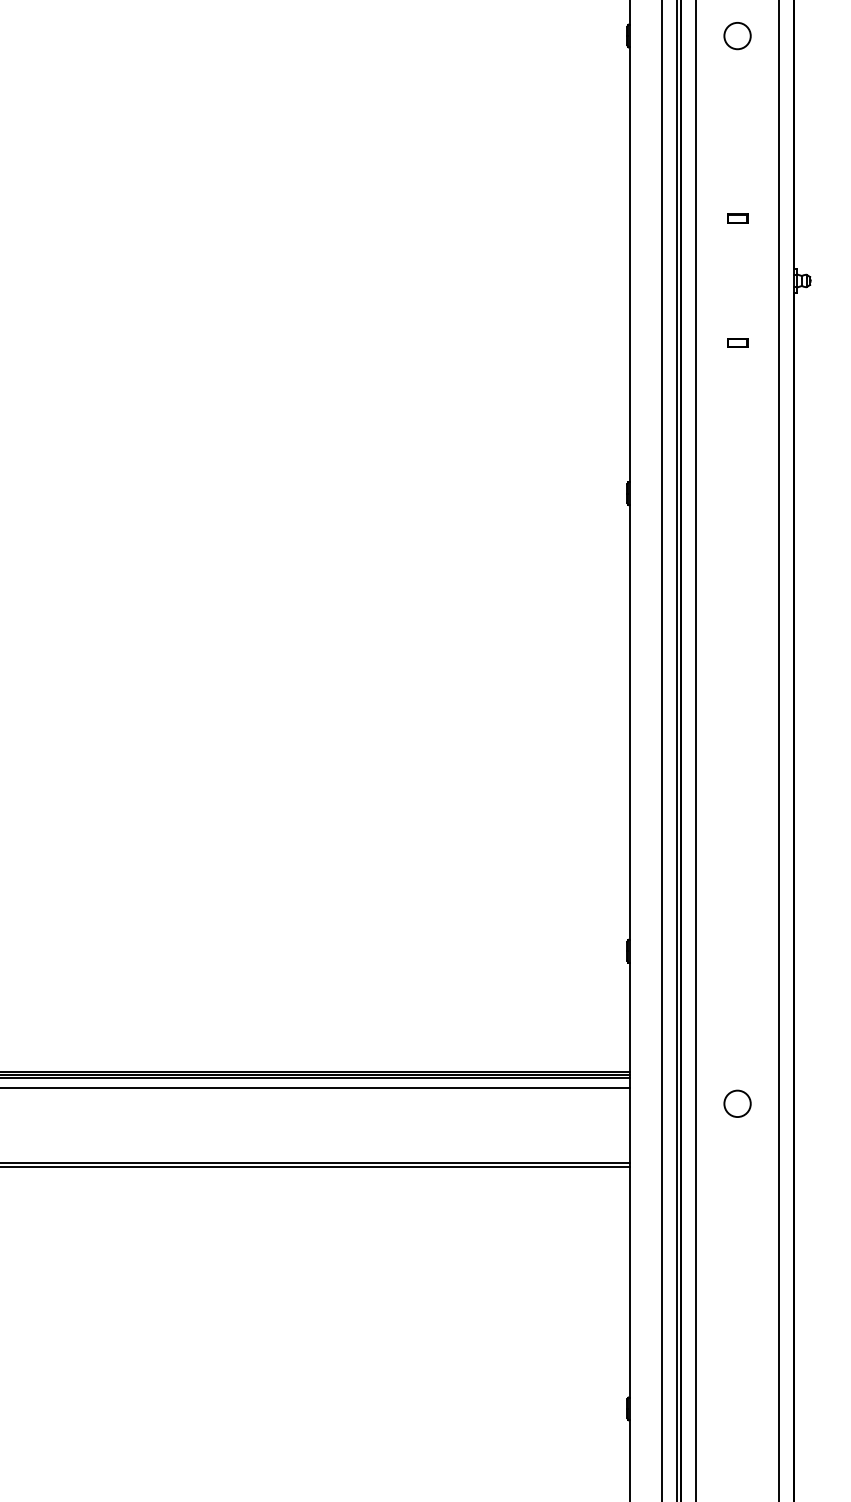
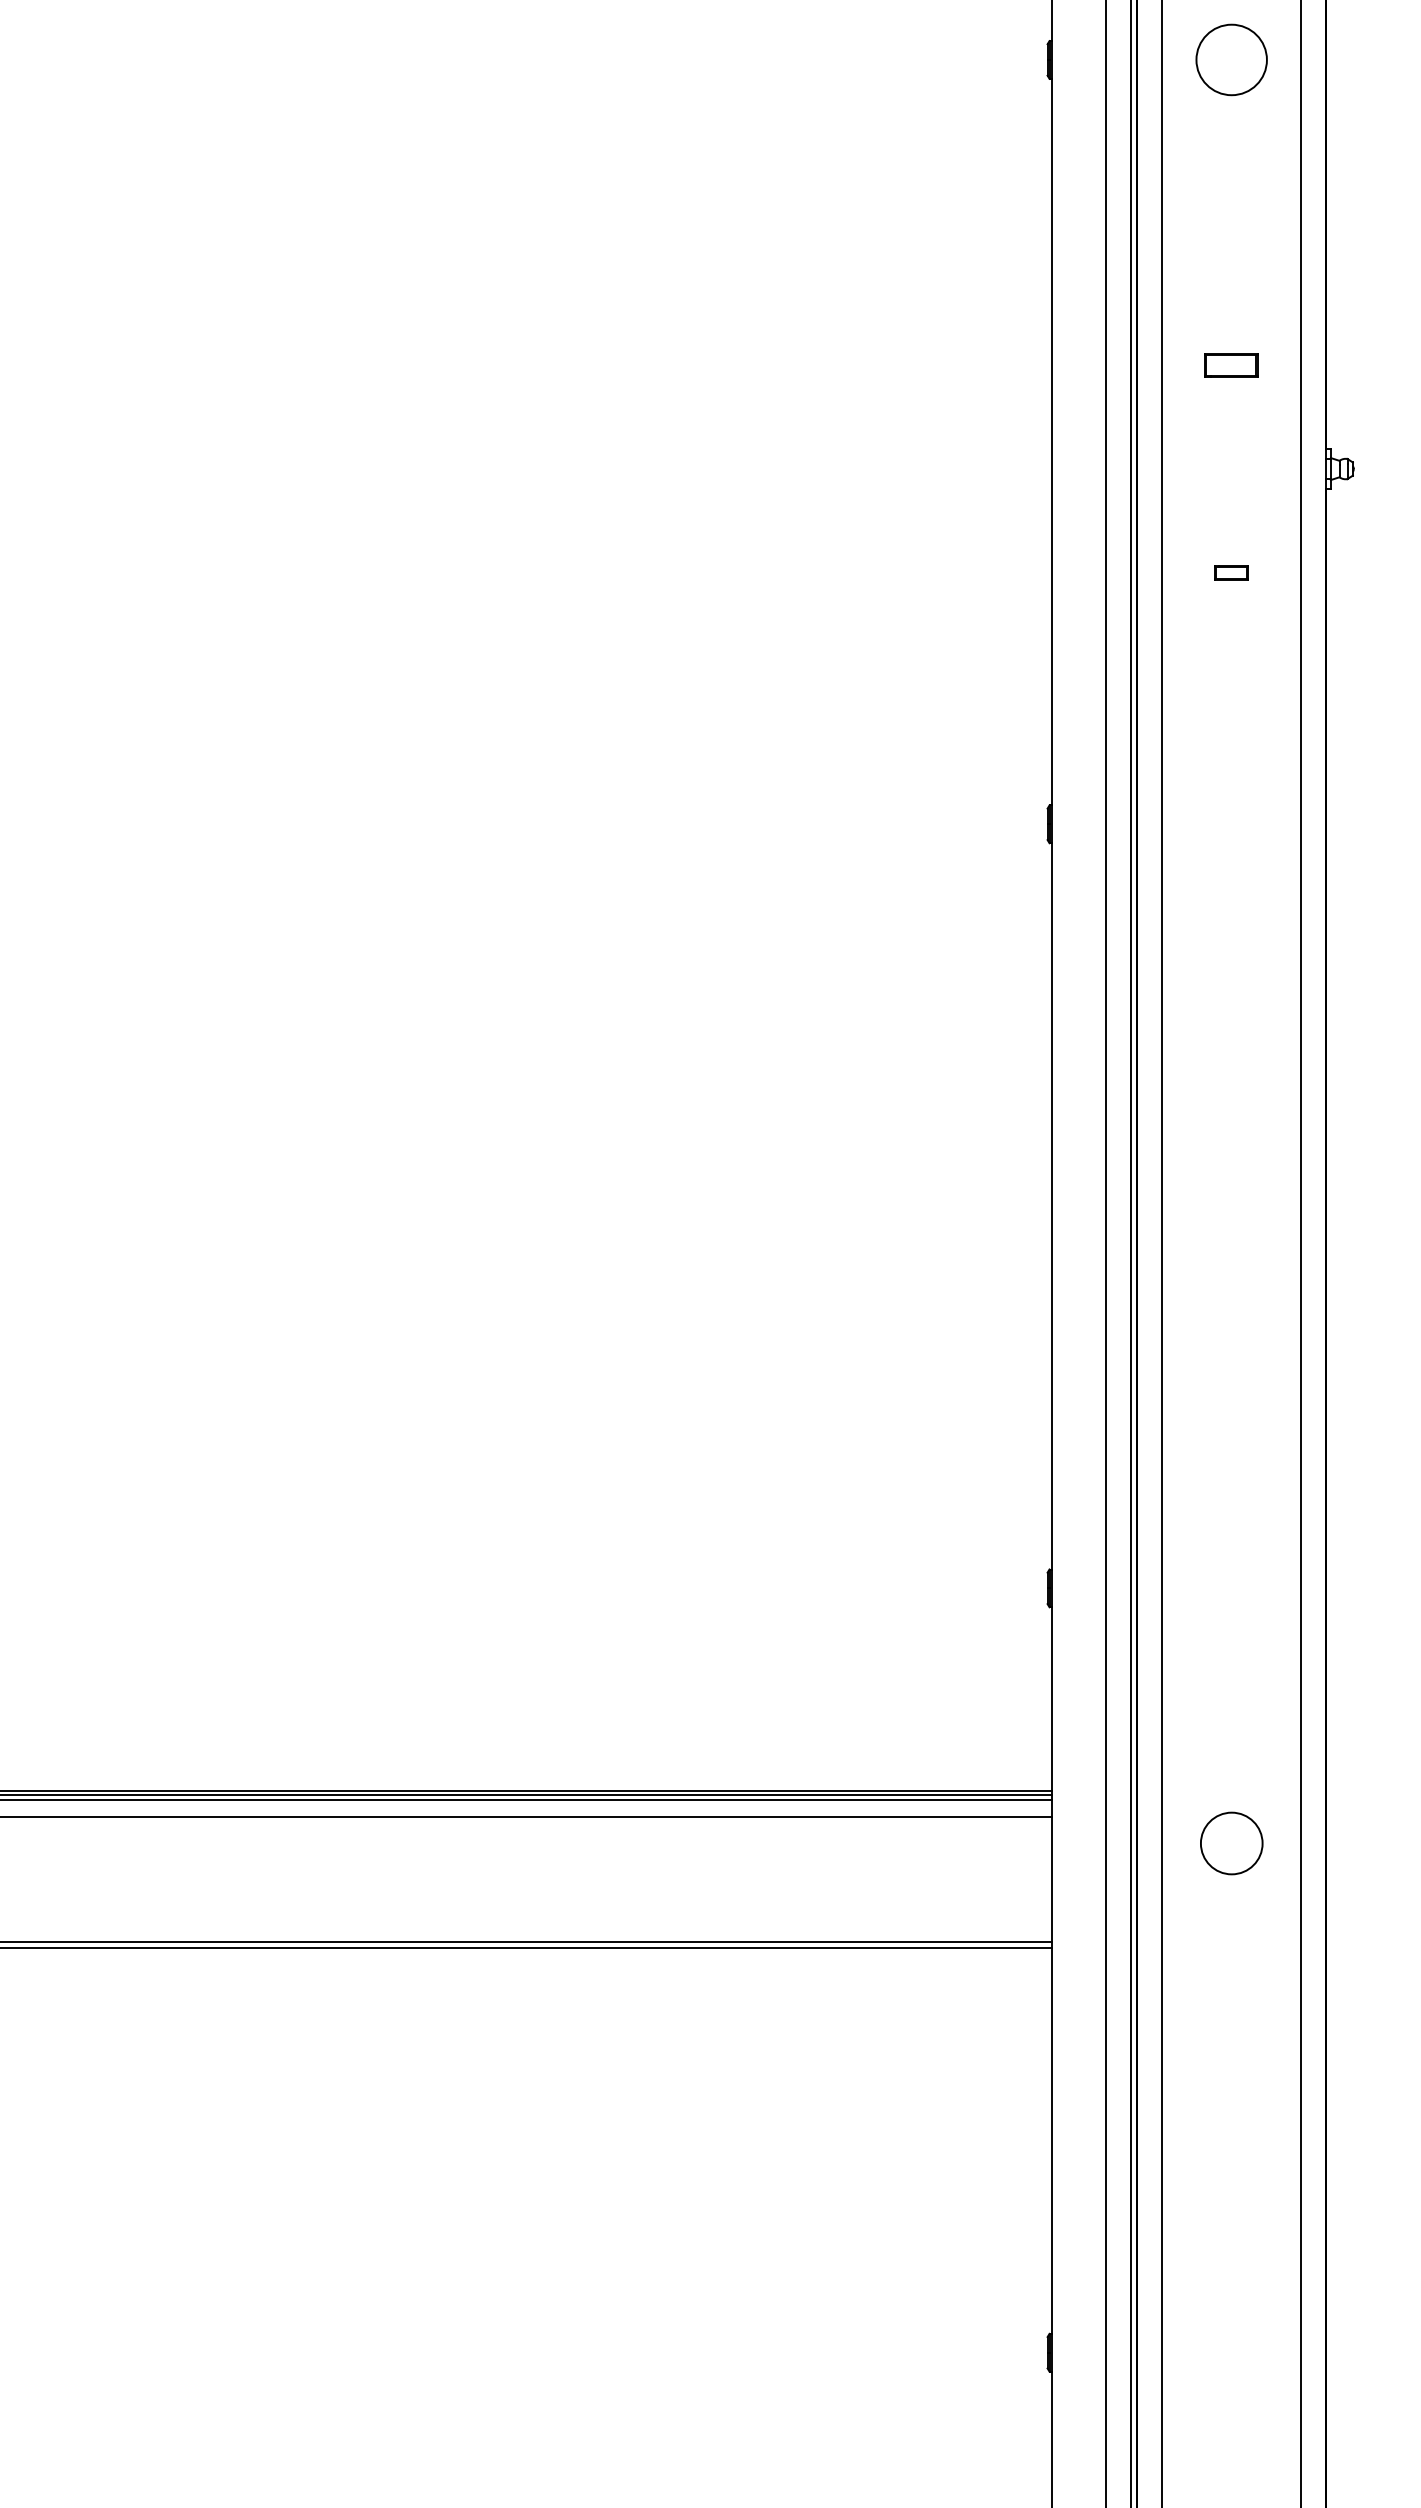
circle: (737, 35) -> (1231, 59), size x1.6
part: (737, 218) -> (1231, 364), size x1.6
circle: (737, 1103) -> (1231, 1842), size x1.4

